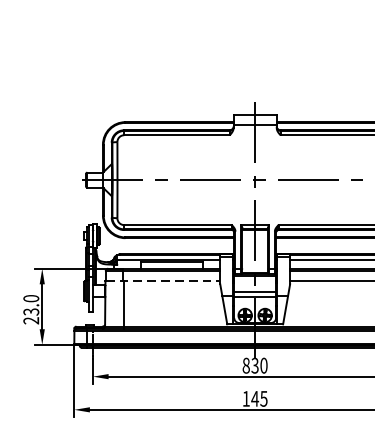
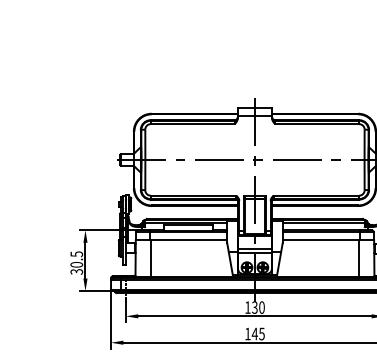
line: (162, 281) -> (181, 240), dashed -> solid
text: (30, 309) -> (76, 262), 23.0 -> 30.5
text: (245, 365) -> (247, 307), 830 -> 130

